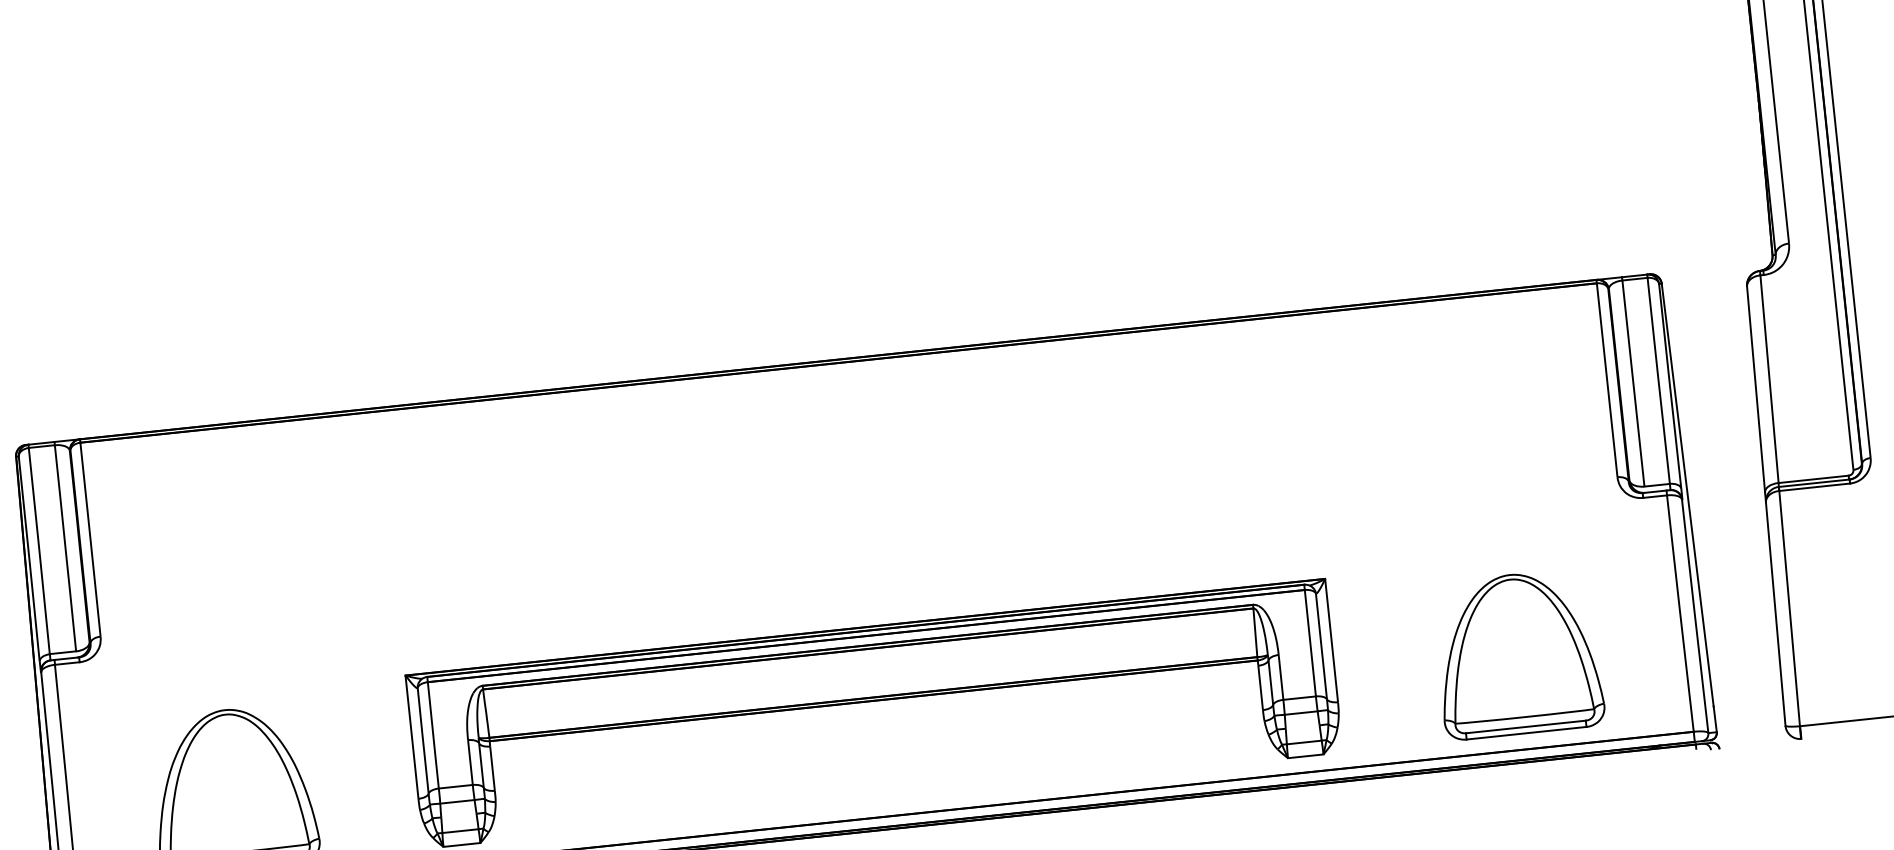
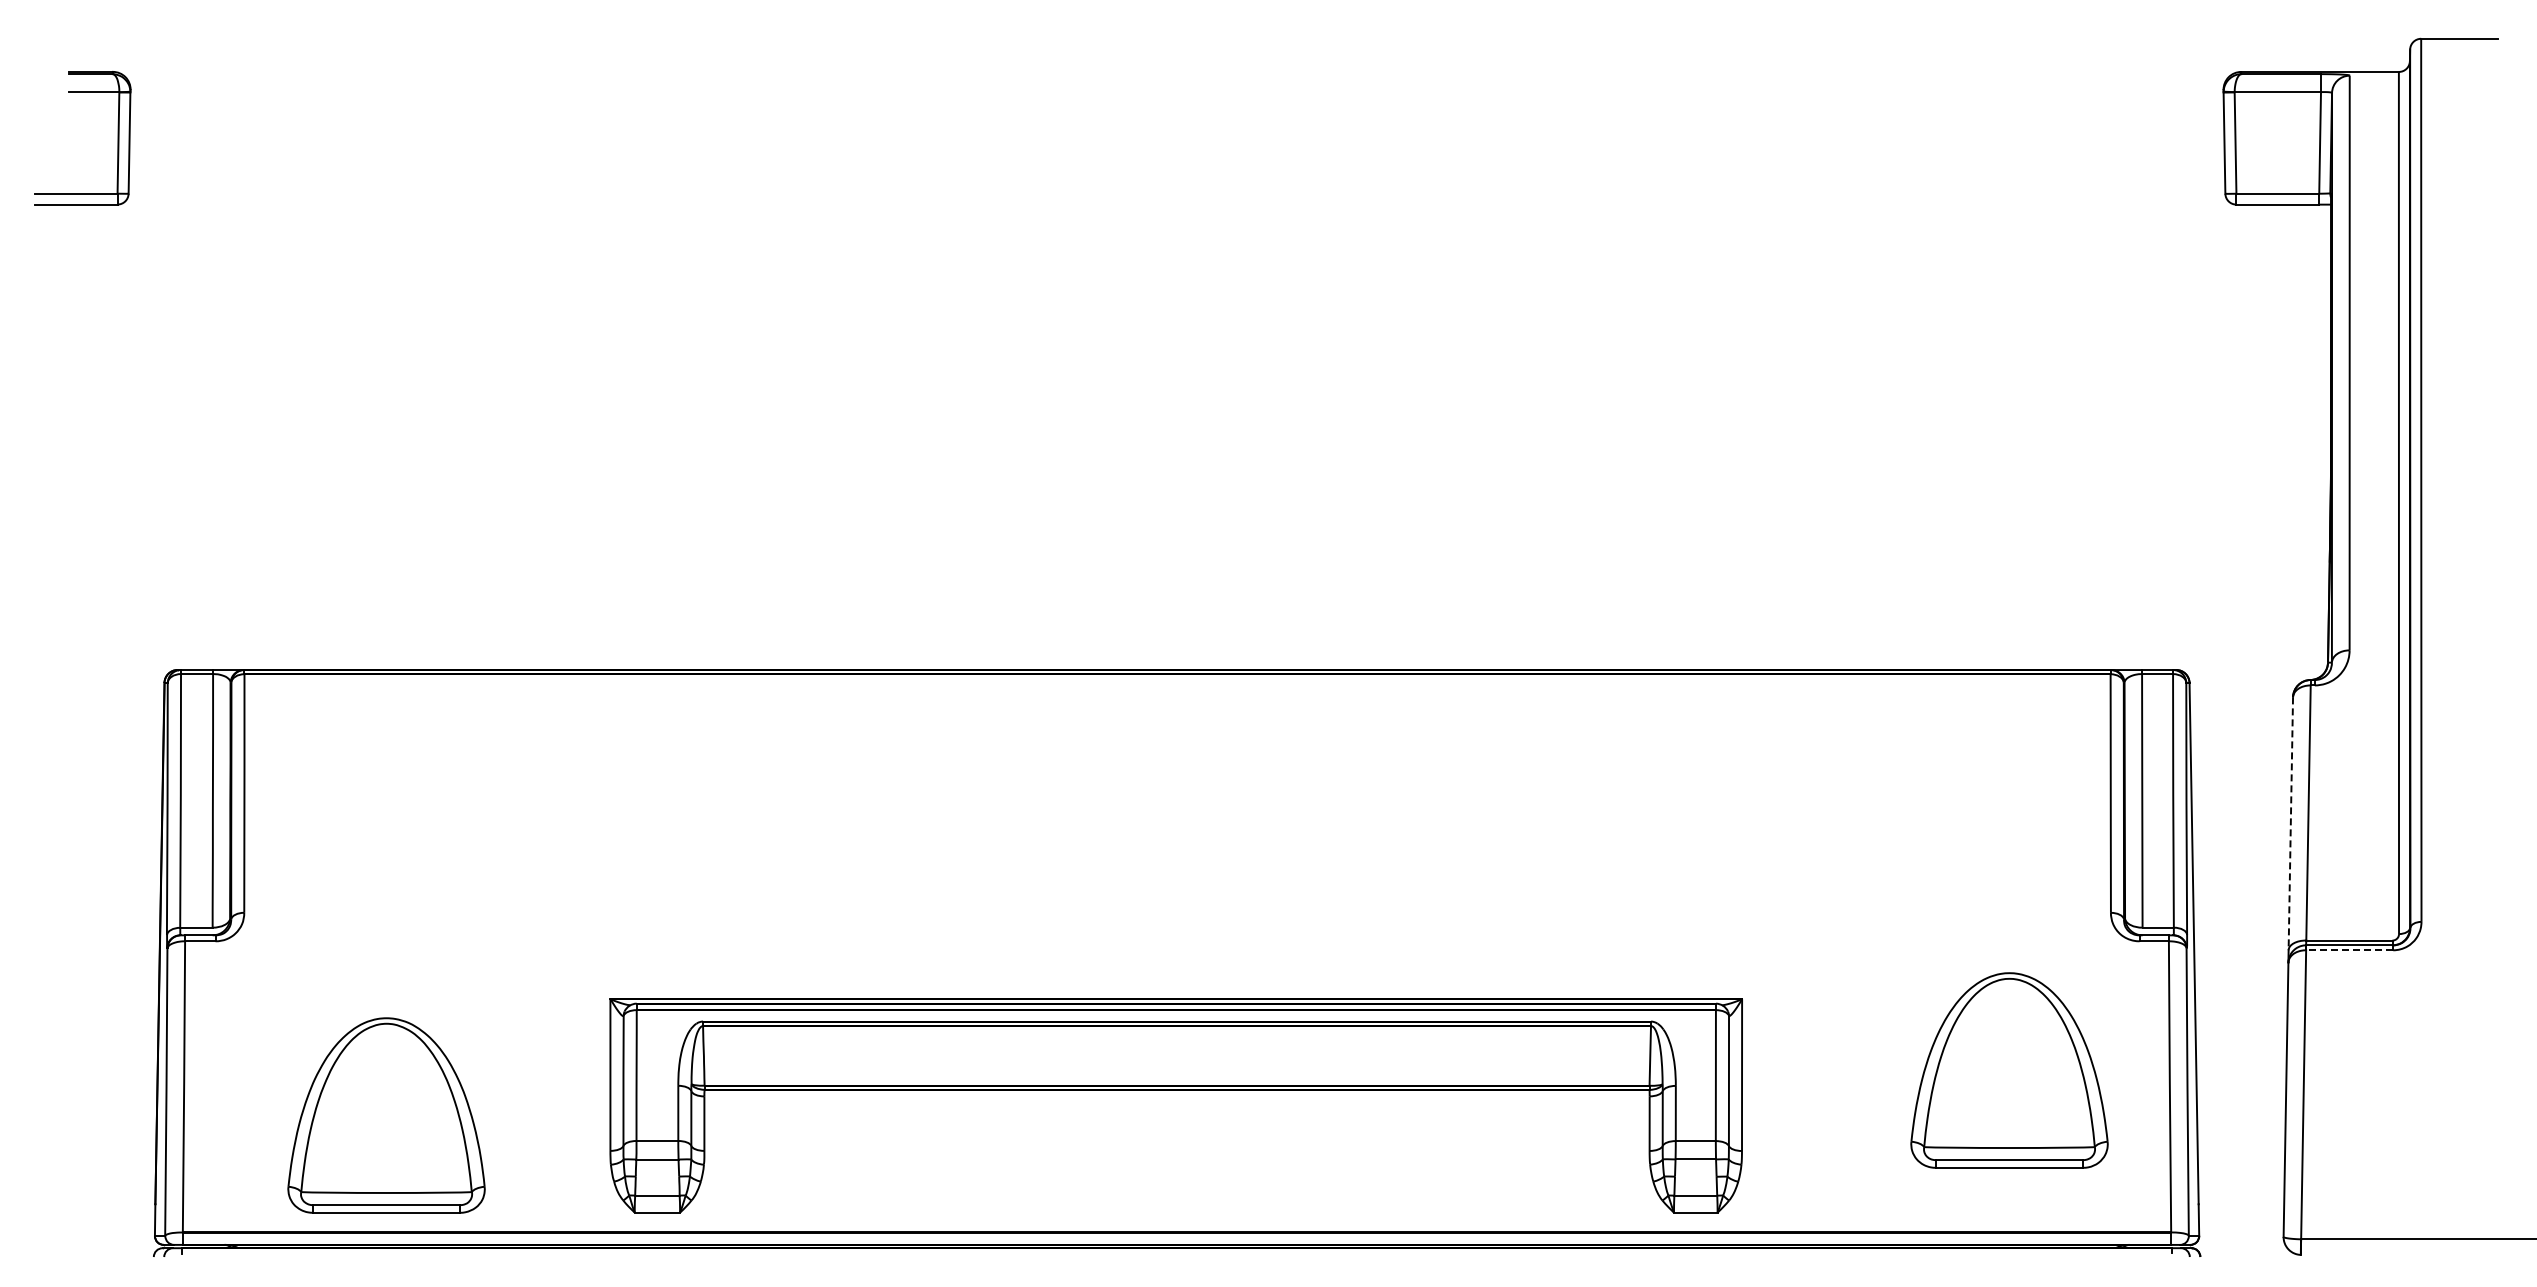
line: (1755, 390) -> (2290, 824), solid -> dashed
line: (1814, 487) -> (2349, 950), solid -> dashed
part: (1518, 654) -> (2009, 1070), moved

